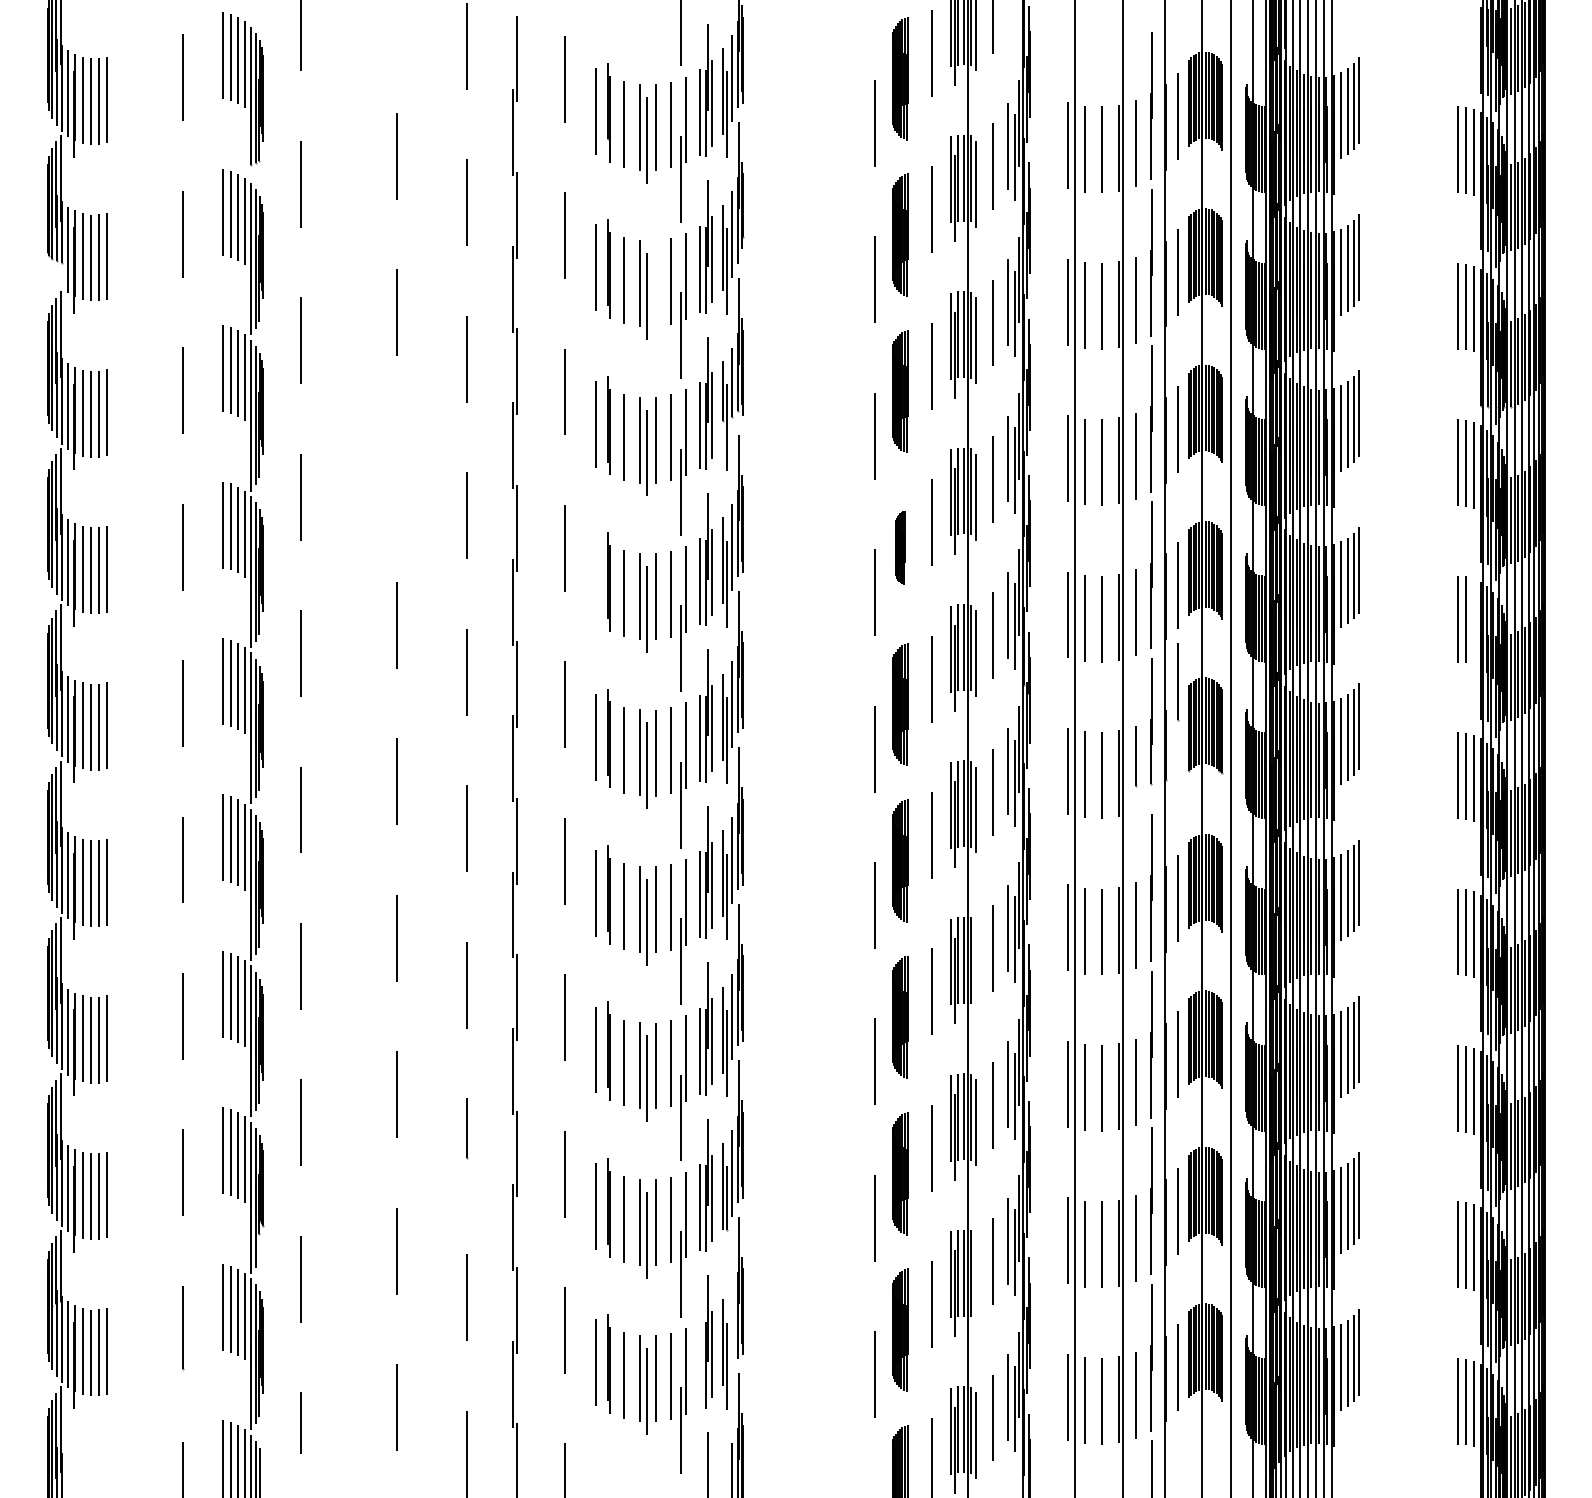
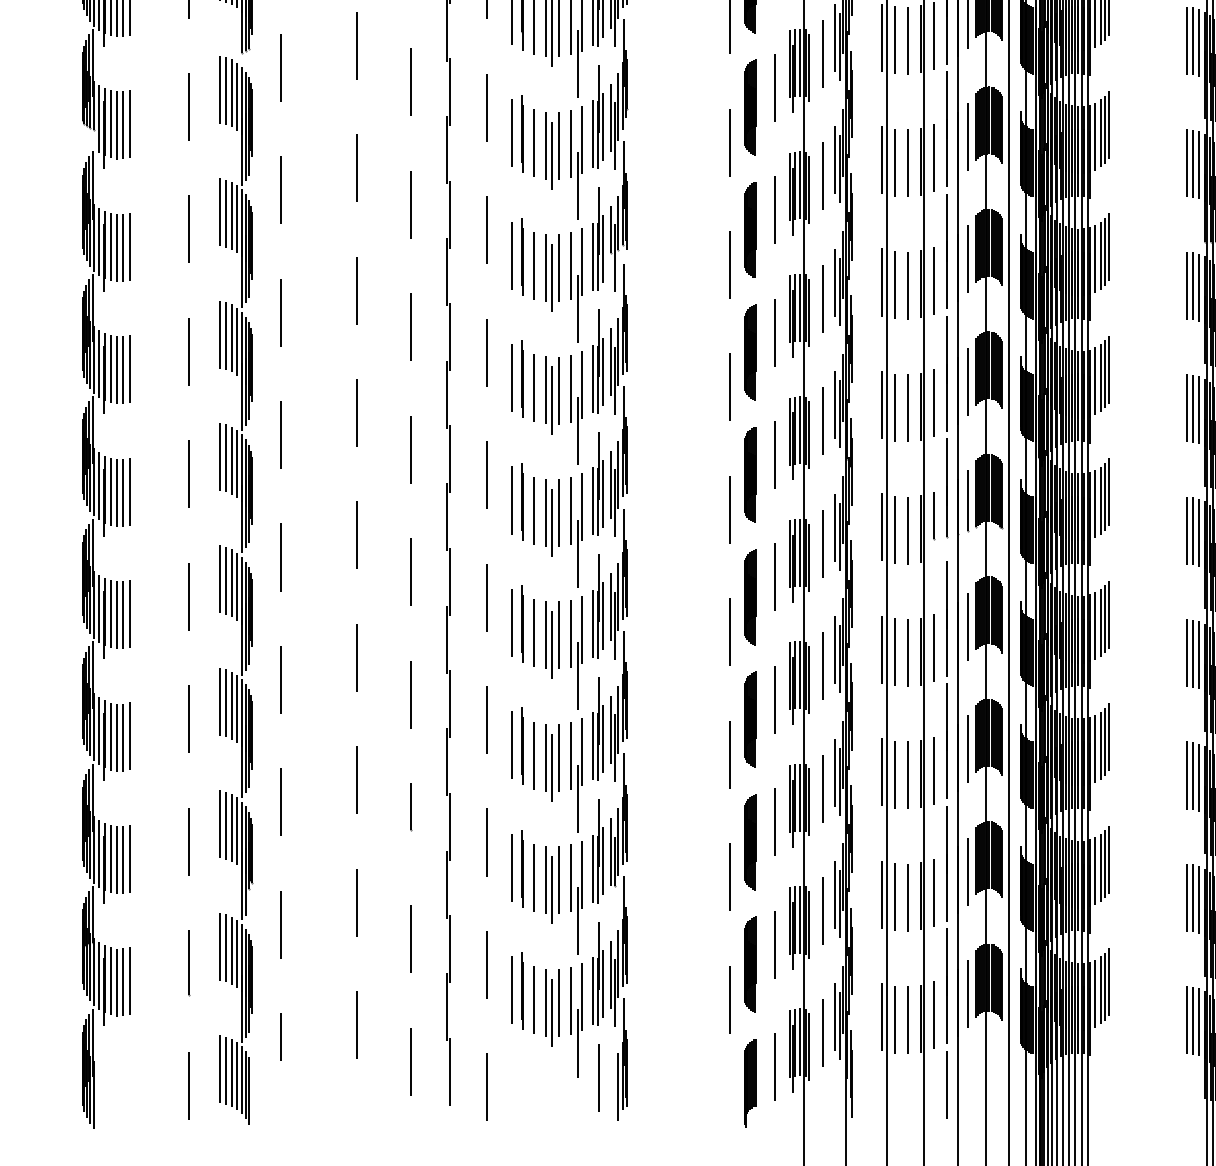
line: (655, 283) -> (558, 145), added
line: (396, 468) -> (355, 290), added
part: (900, 547) -> (750, 352), size x1.67
line: (595, 580) -> (511, 377), added
line: (1473, 621) -> (1198, 409), added
line: (1178, 682) -> (967, 501), moved
line: (975, 965) -> (809, 679), added
line: (975, 1278) -> (809, 924), added
line: (731, 1329) -> (618, 964), added
line: (699, 1363) -> (593, 990), added

